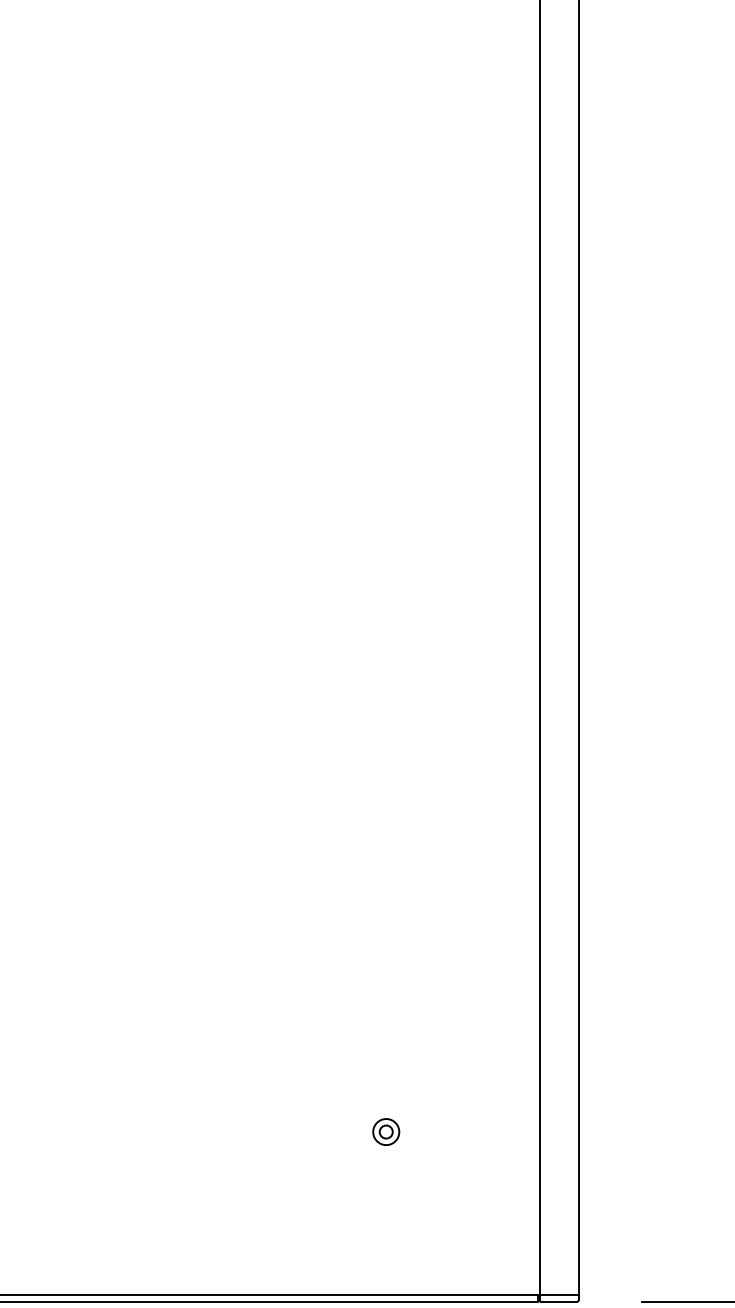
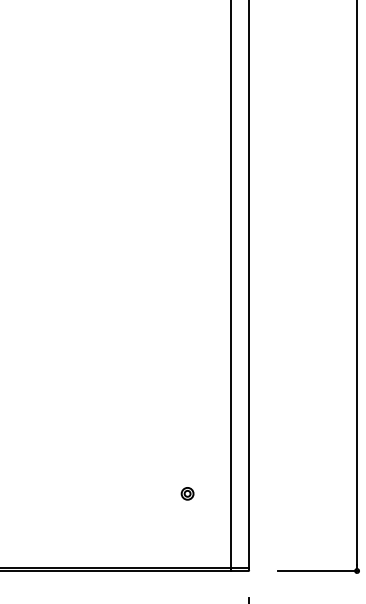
part: (385, 1131) -> (187, 493), moved

